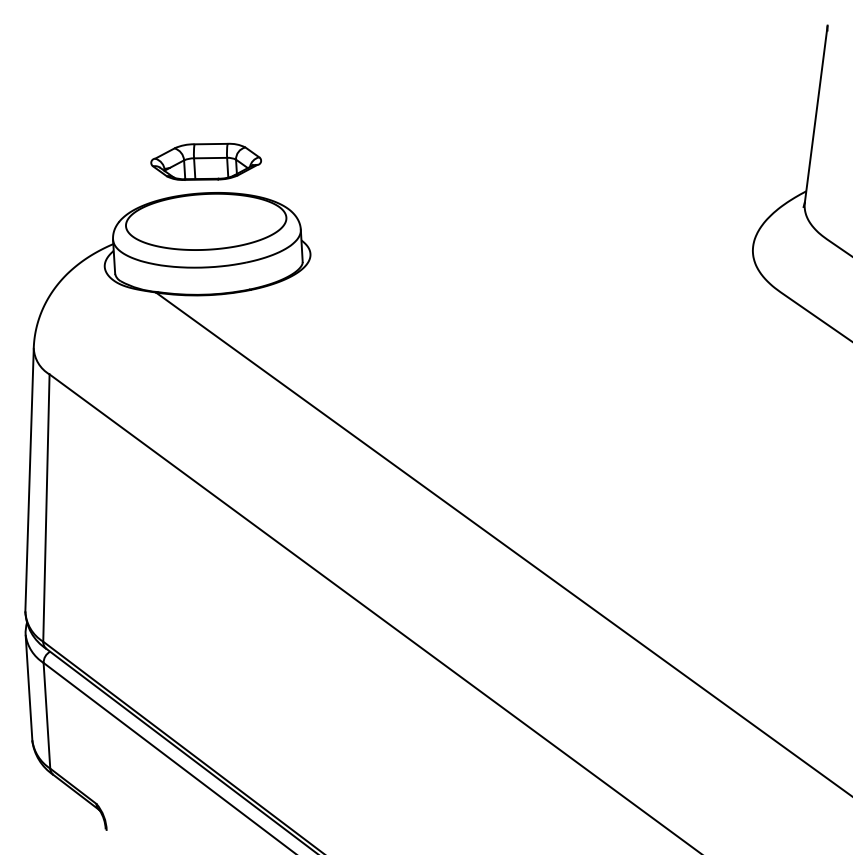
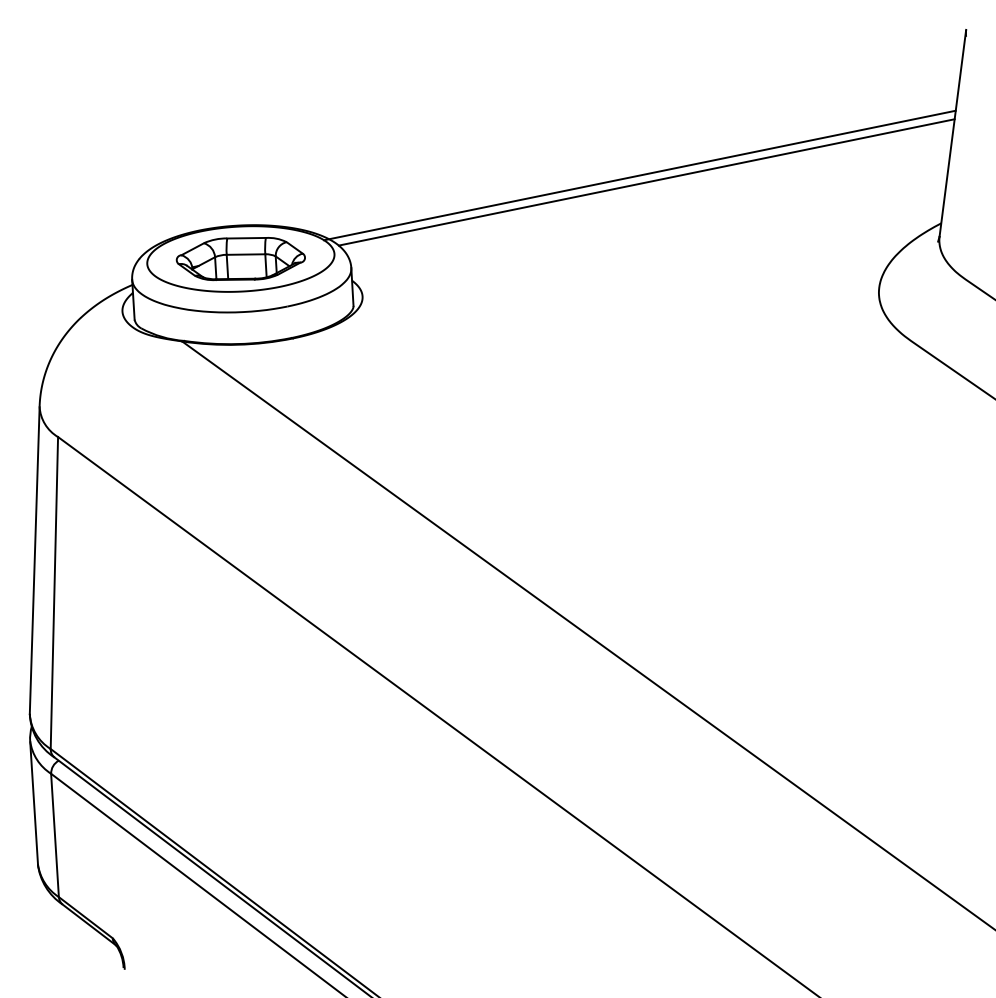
line: (547, 150) -> (639, 175), added
line: (553, 156) -> (646, 182), added
part: (205, 162) -> (240, 259), moved

